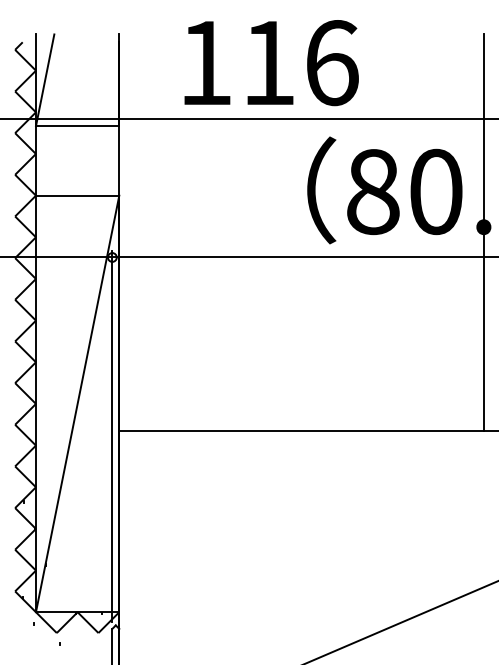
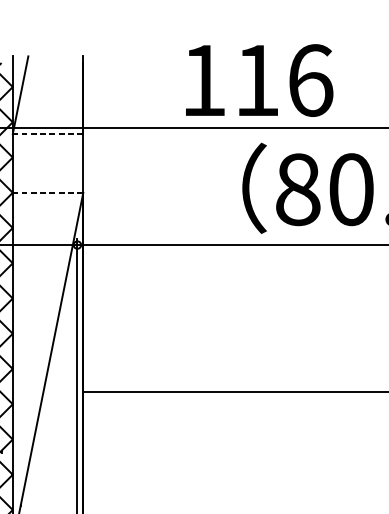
text: (271, 63) -> (259, 80), moved
line: (77, 126) -> (47, 134), solid -> dashed
line: (77, 195) -> (47, 192), solid -> dashed

